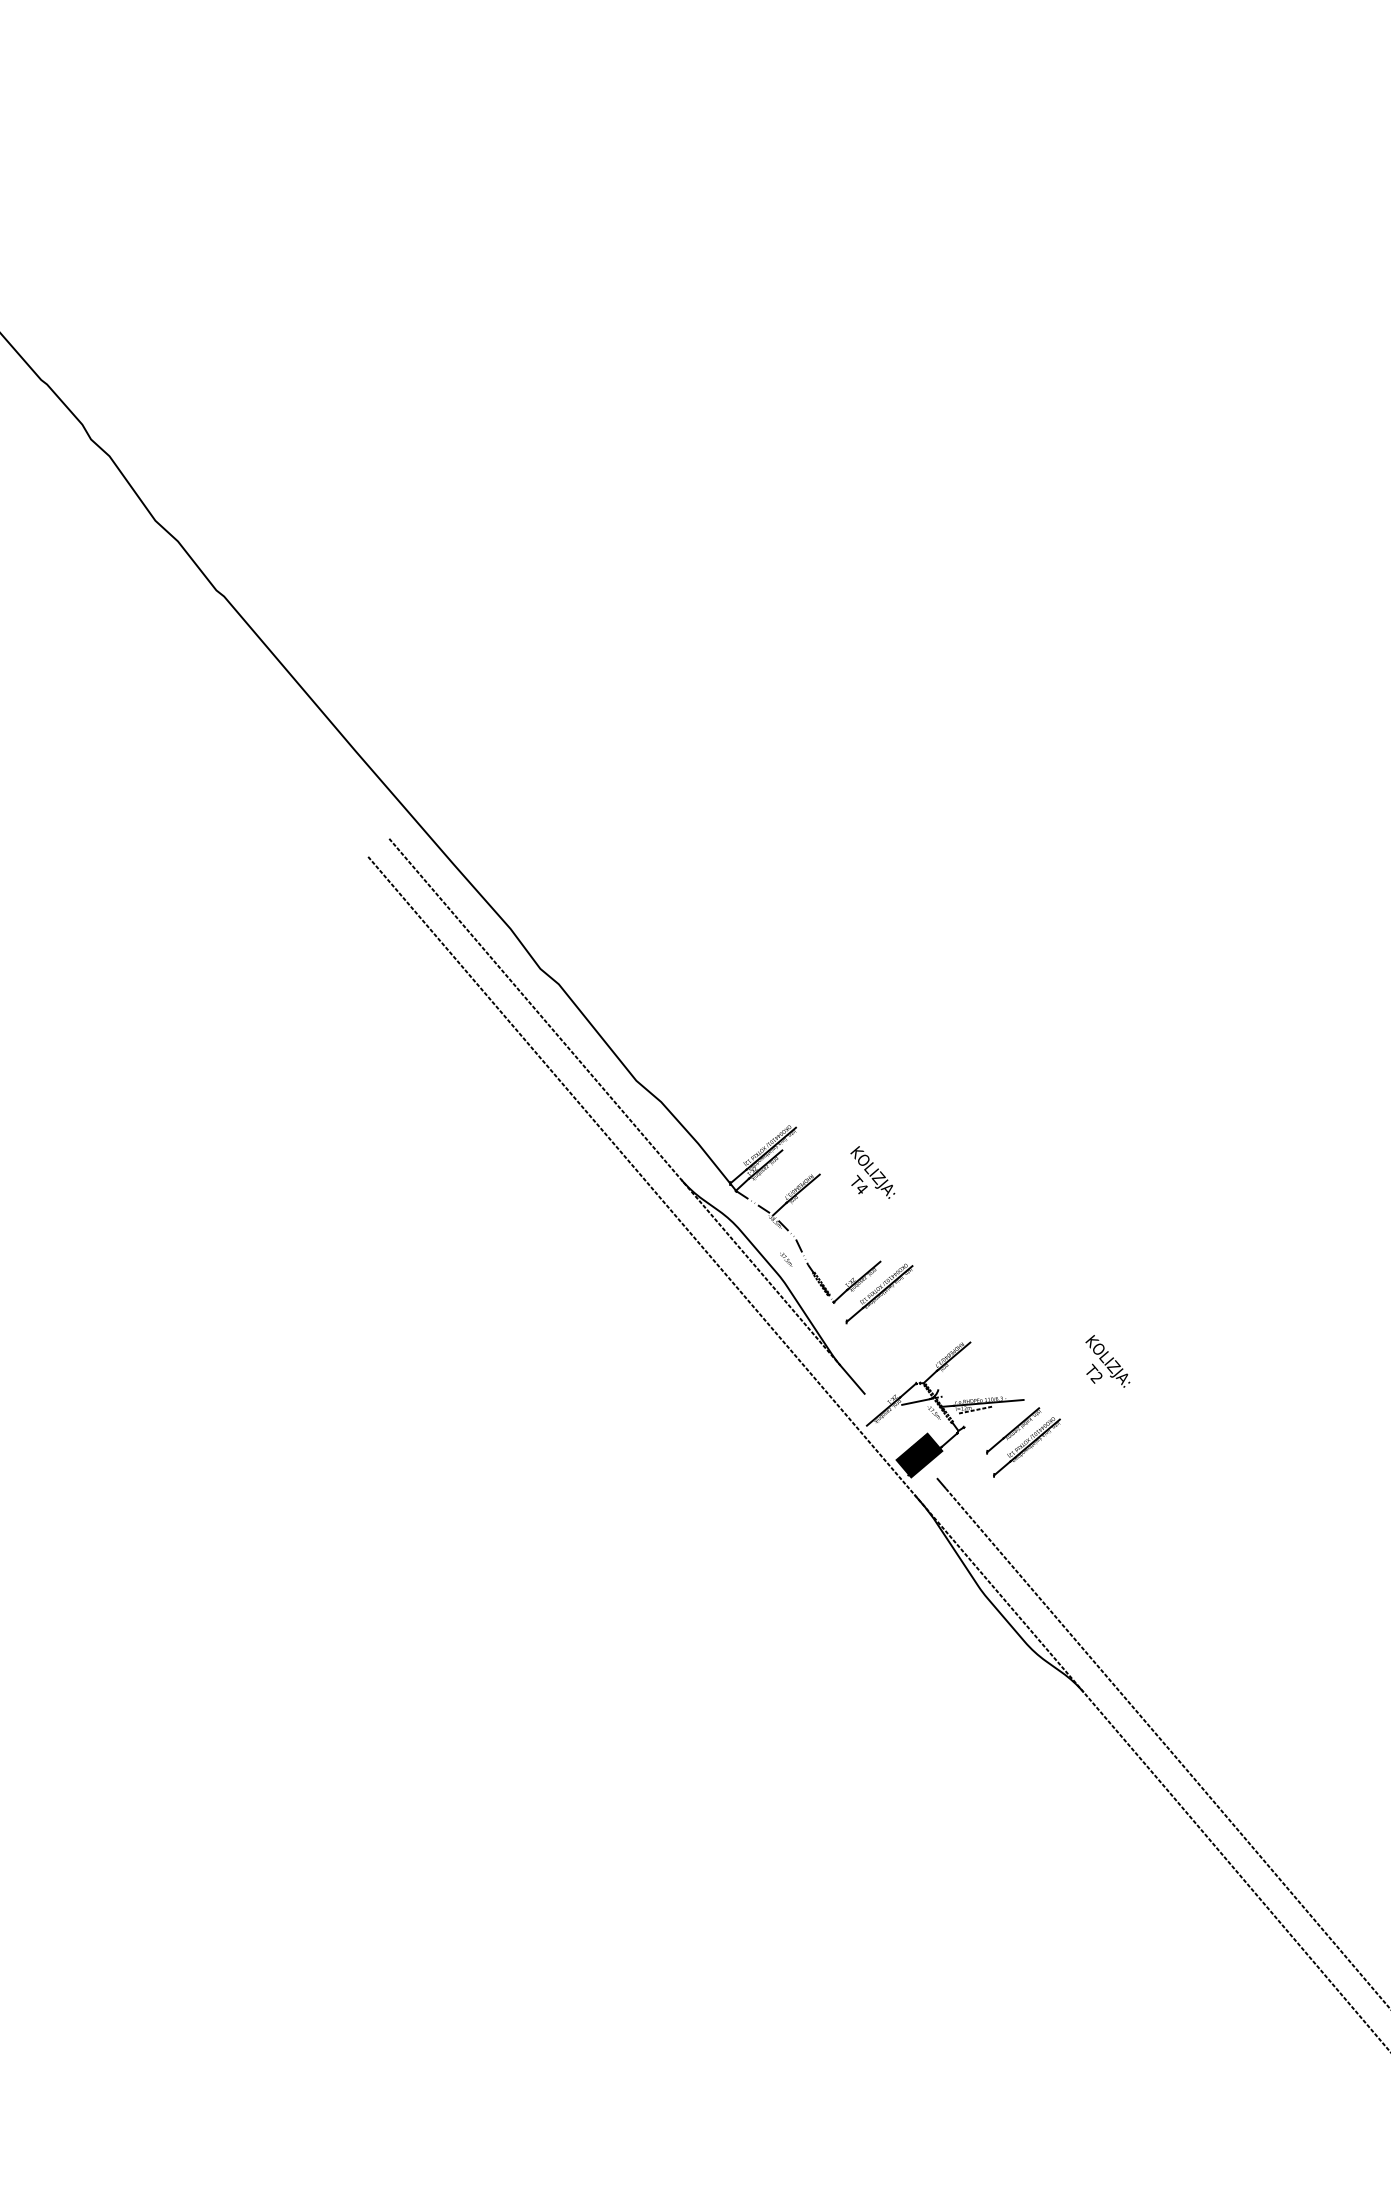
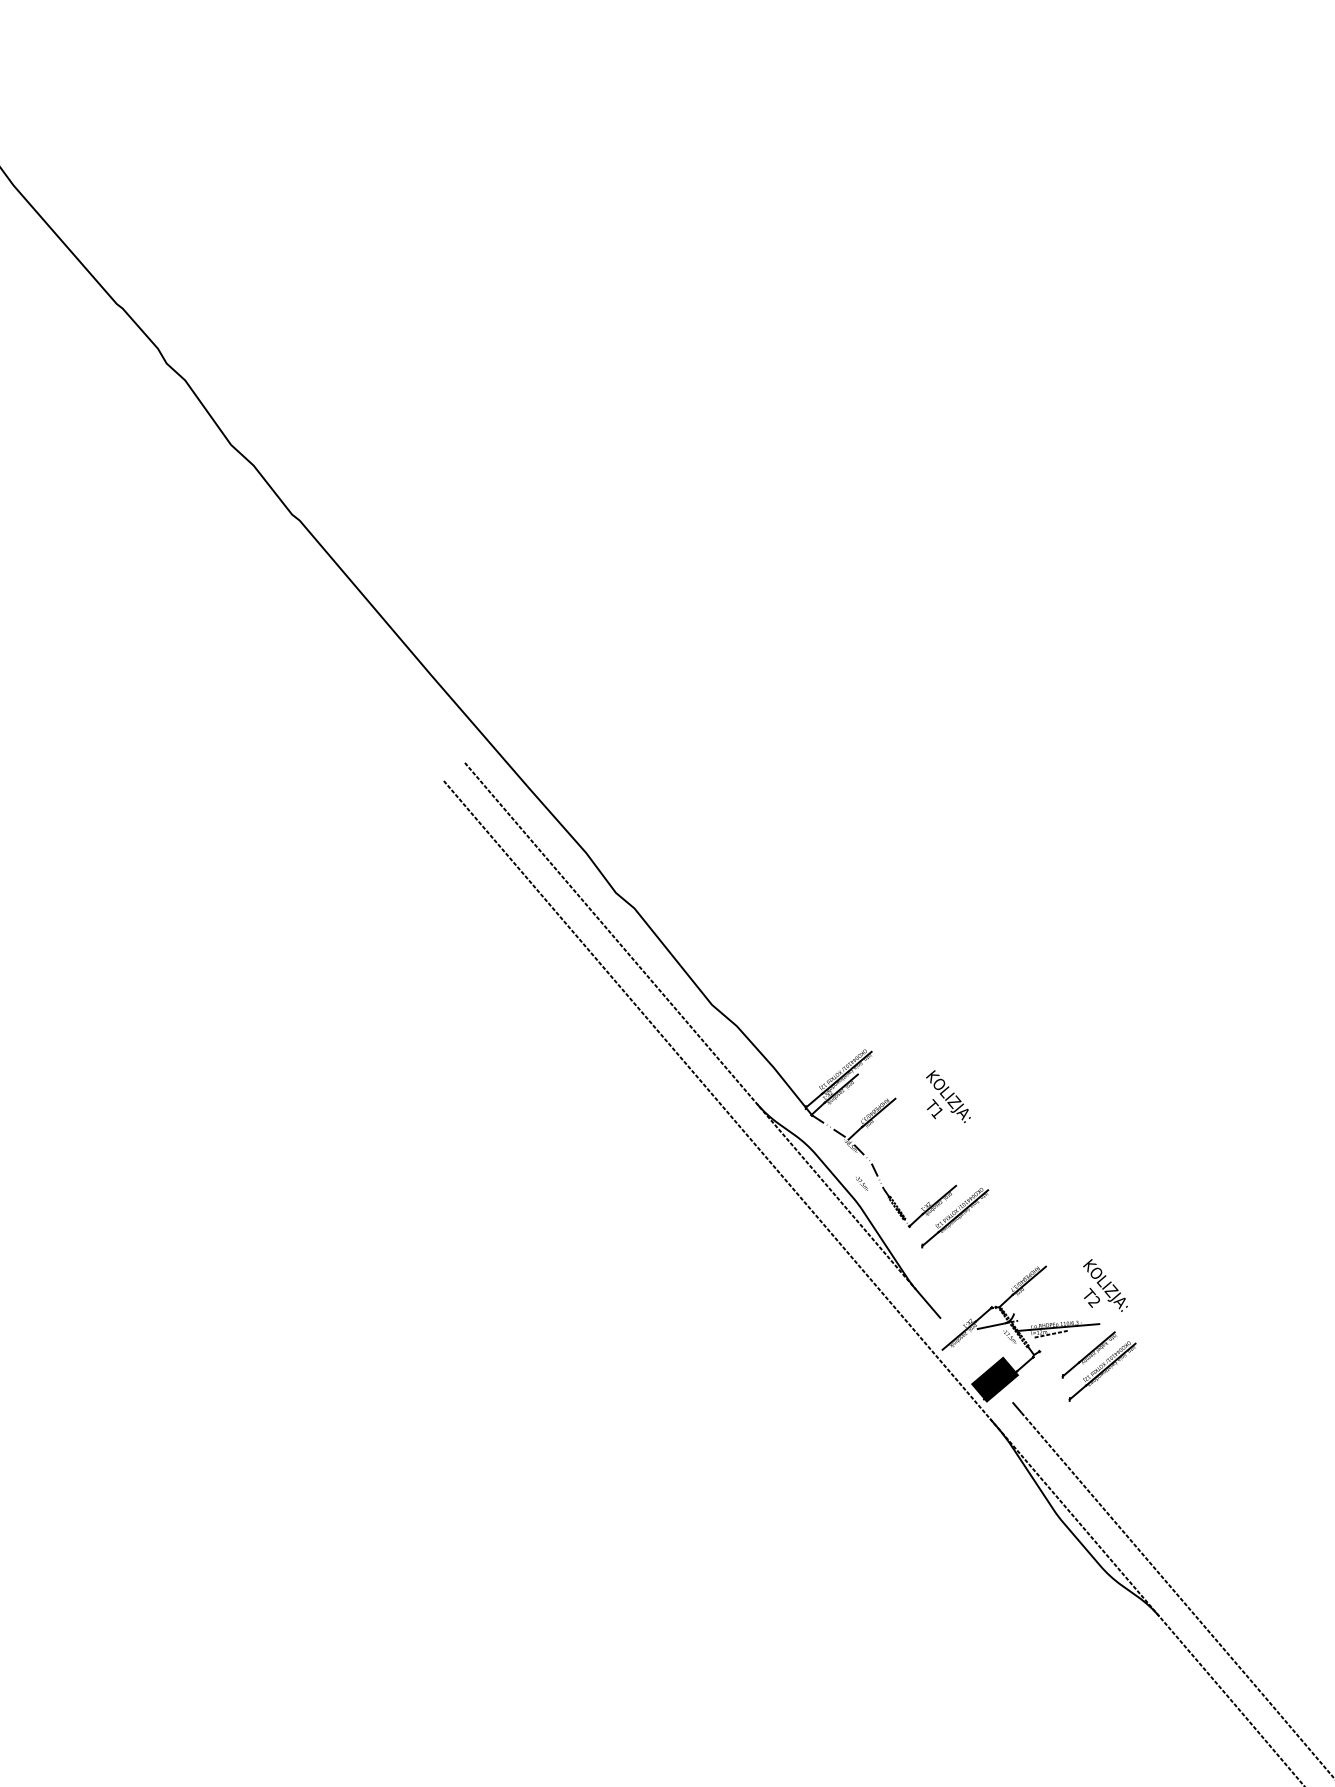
text: (861, 1188) -> (937, 1112), T4 -> T1
text: (1107, 1361) -> (1105, 1285), moved

